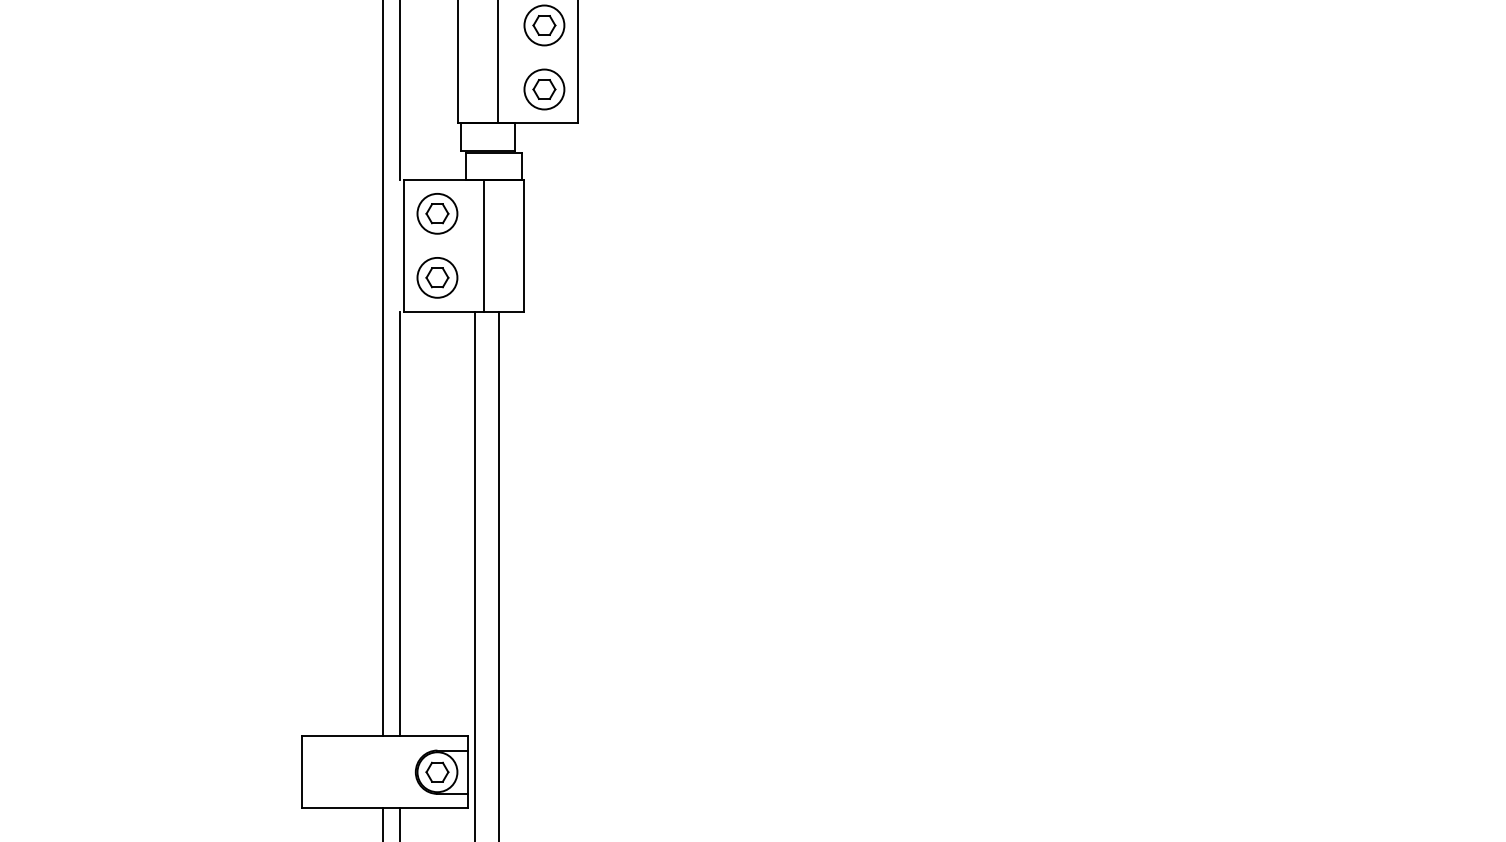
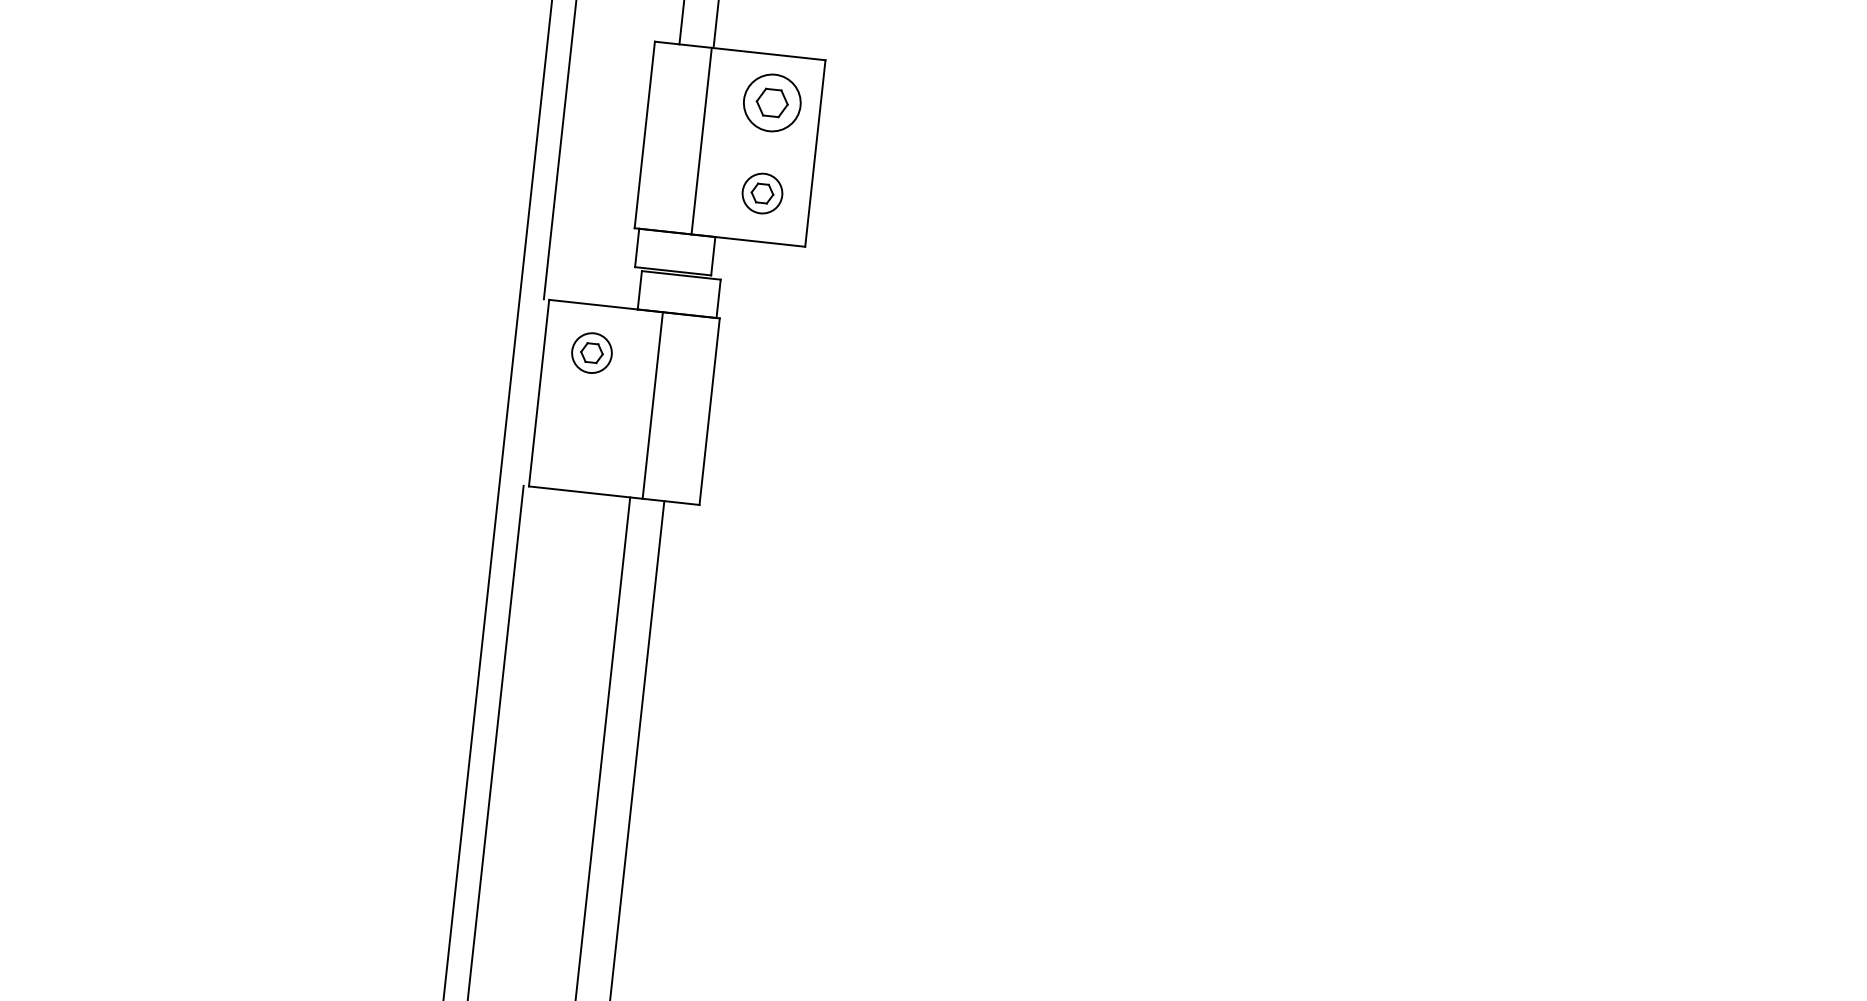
part: (544, 89) -> (762, 193), size x0.7
part: (437, 213) -> (592, 352), size x0.7
part: (437, 277) -> (582, 443), removed

